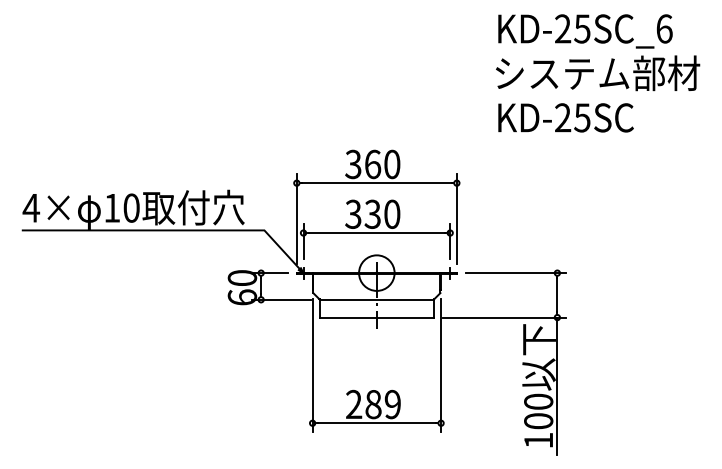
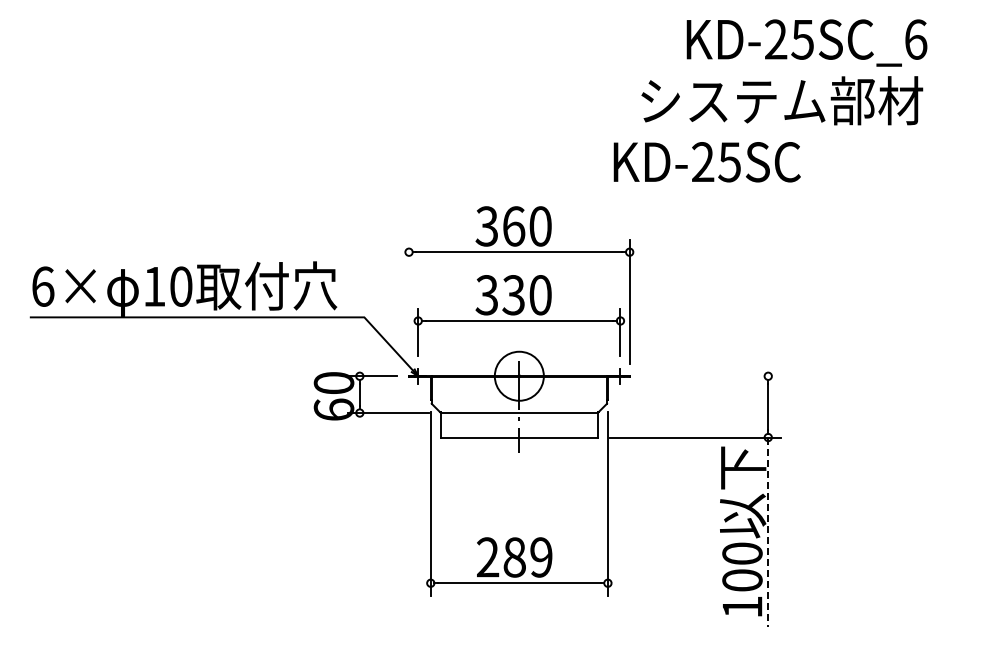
text: (598, 73) -> (782, 100), moved
text: (565, 118) -> (706, 162), moved
text: (30, 208) -> (42, 286), 4× -> 6×
line: (297, 218) -> (409, 301), removed
line: (515, 273) -> (710, 376), removed
line: (557, 386) -> (768, 532), solid -> dashed

